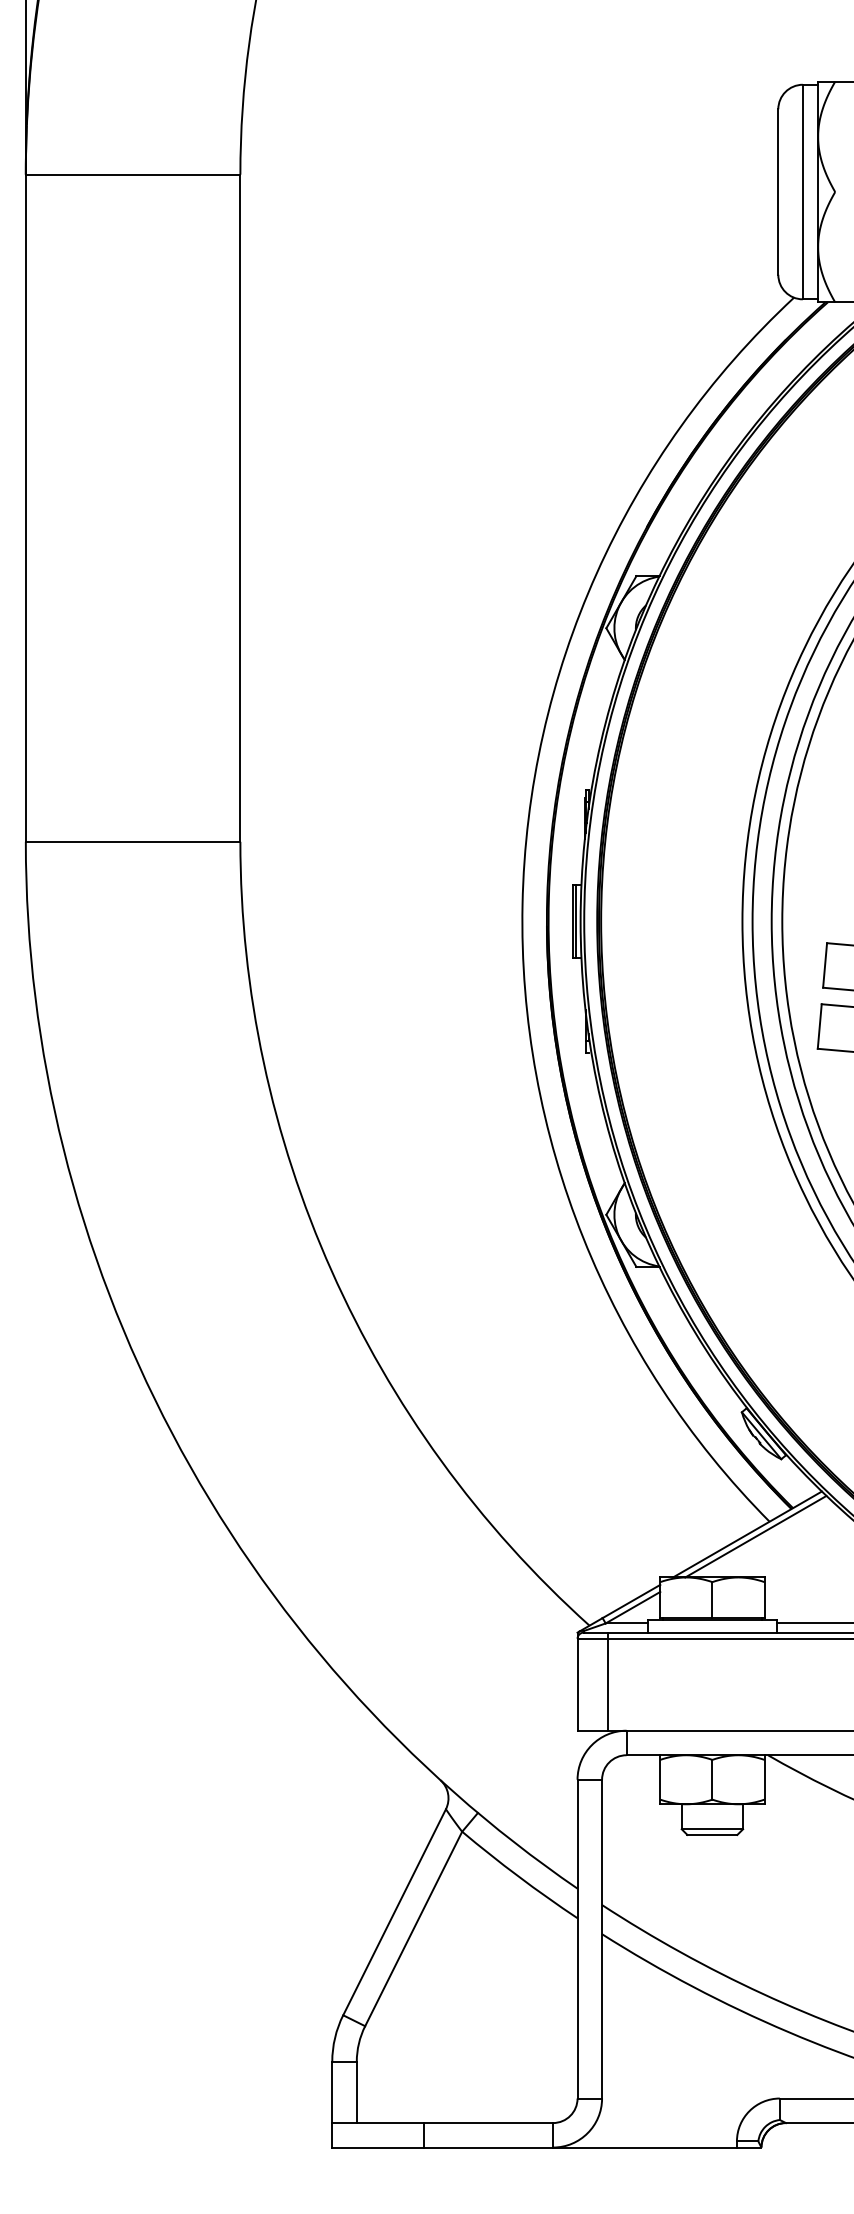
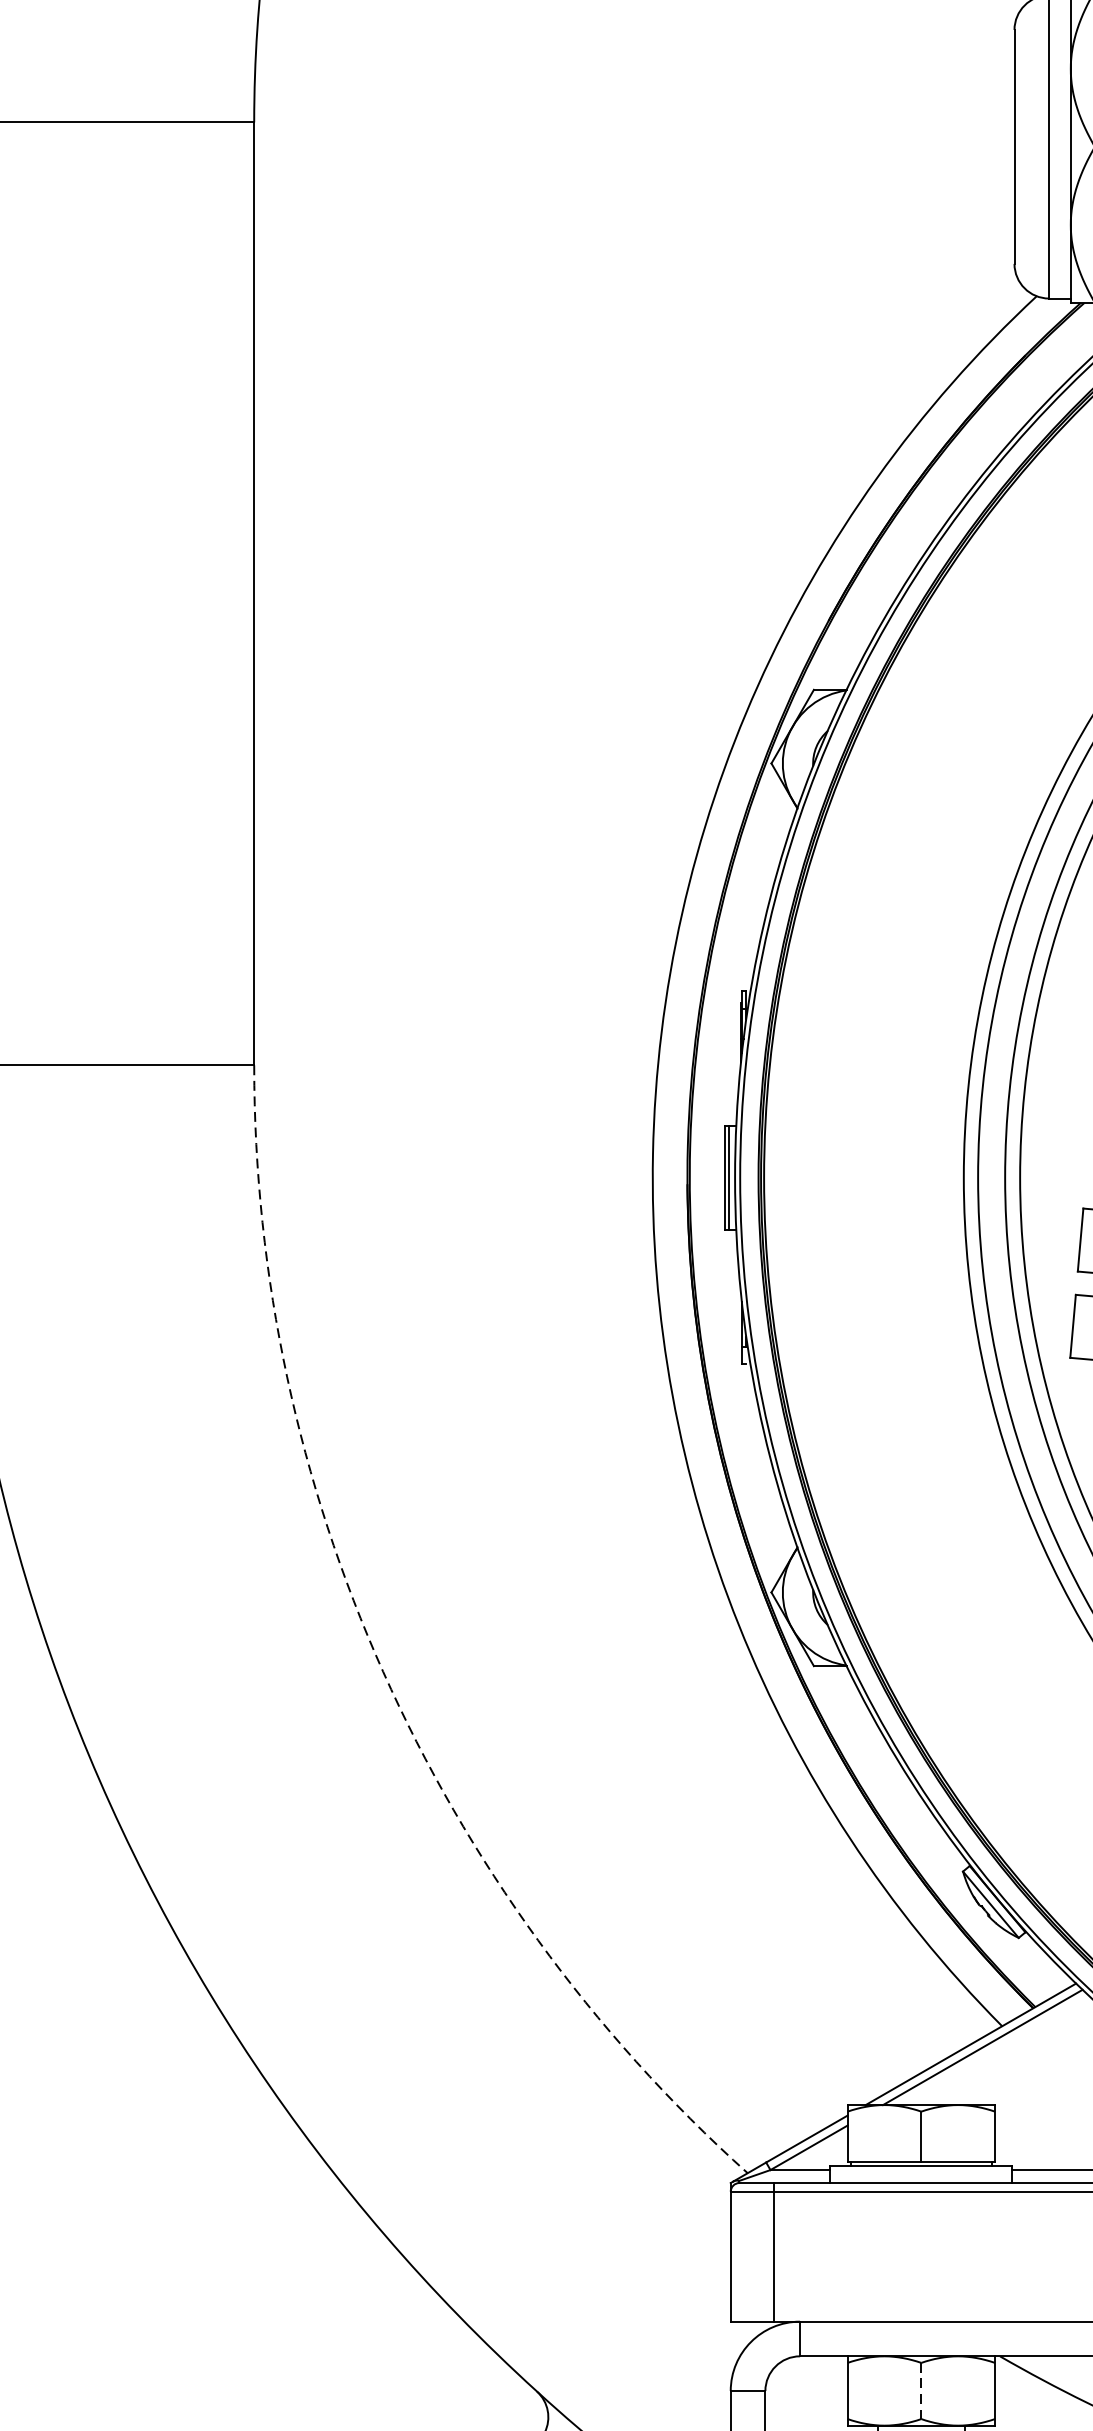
arc: (331, 1270) -> (382, 1671), solid -> dashed
line: (712, 1779) -> (921, 2390), solid -> dashed

